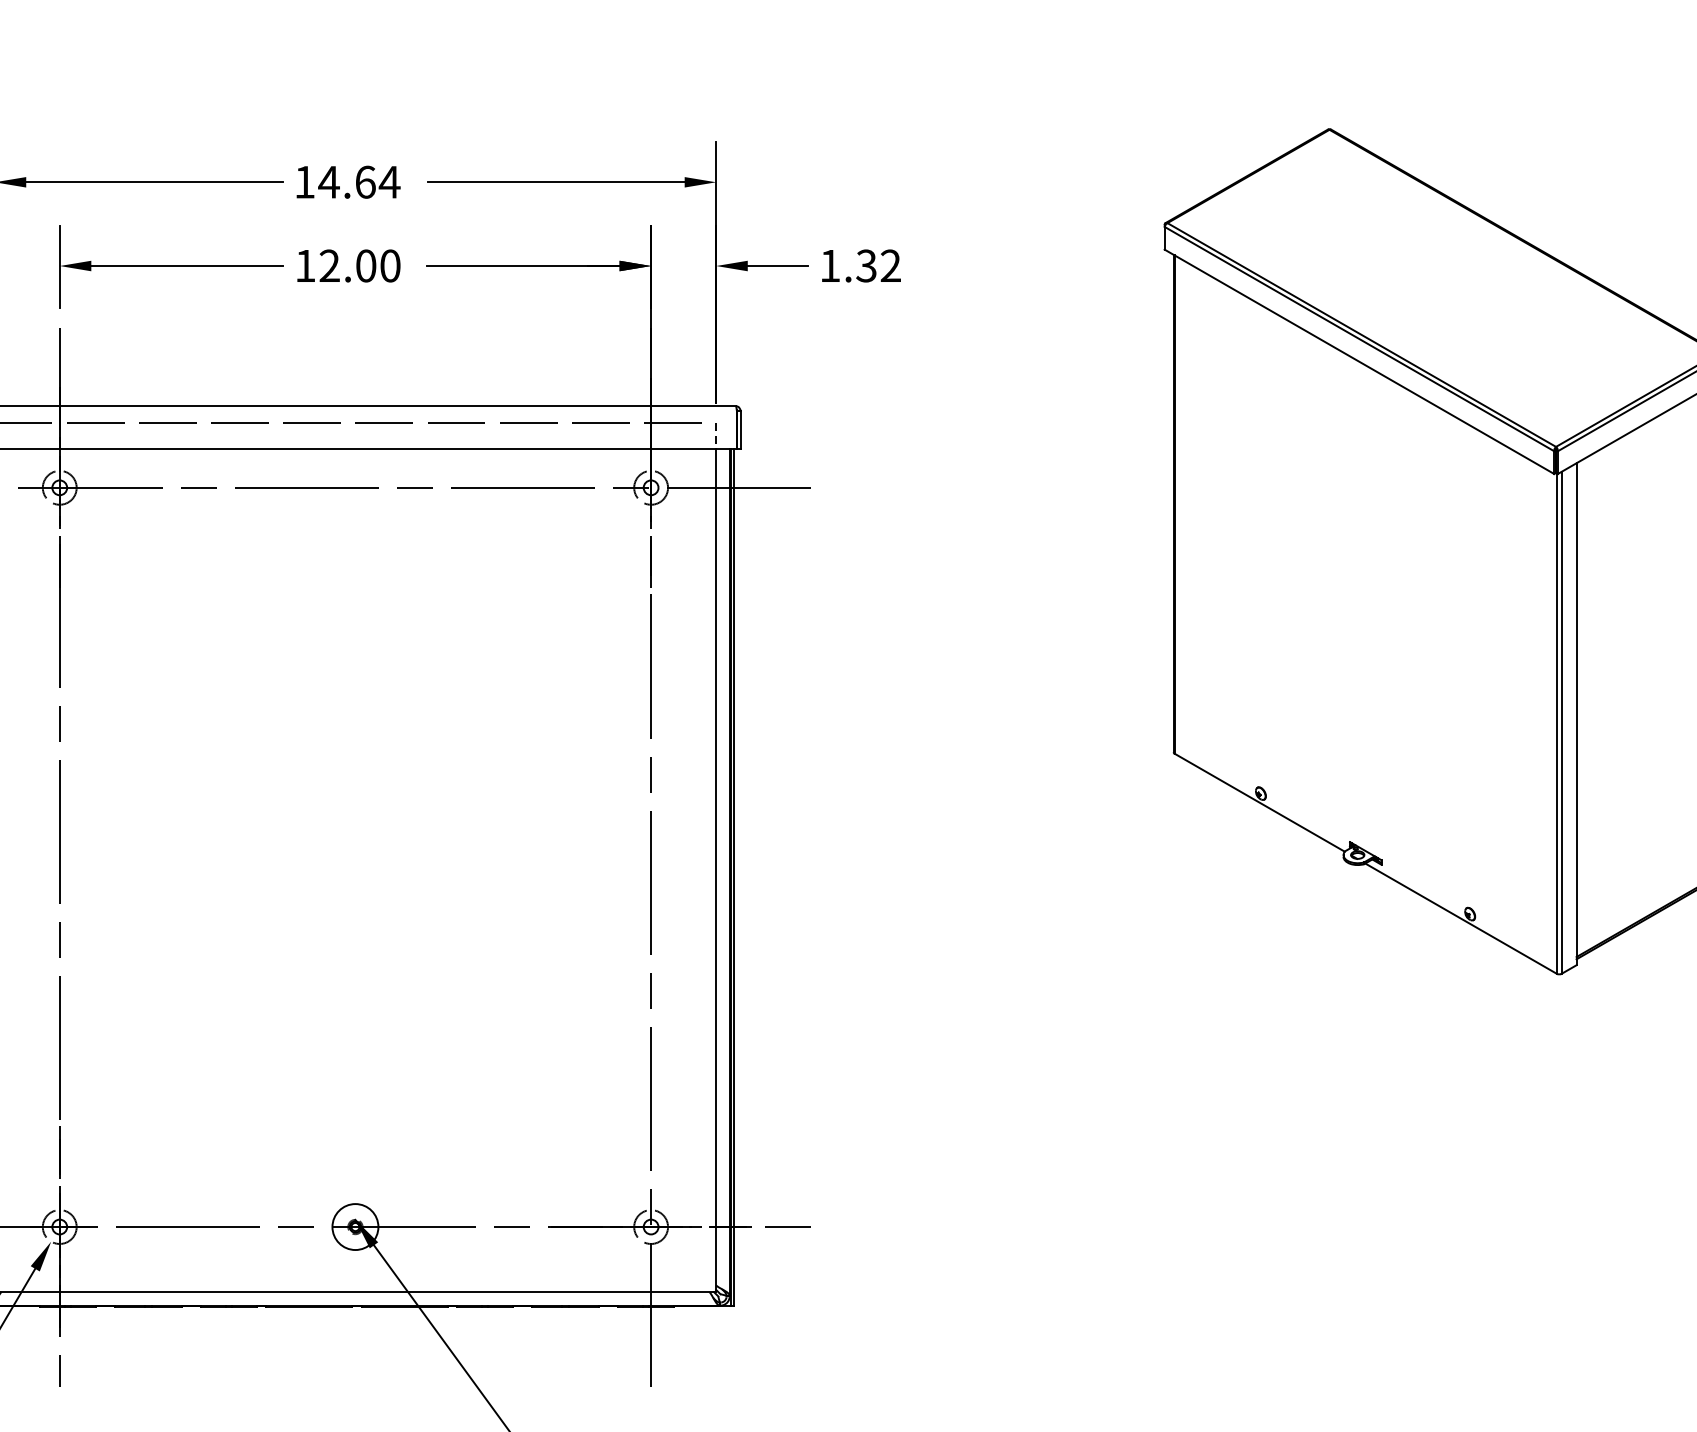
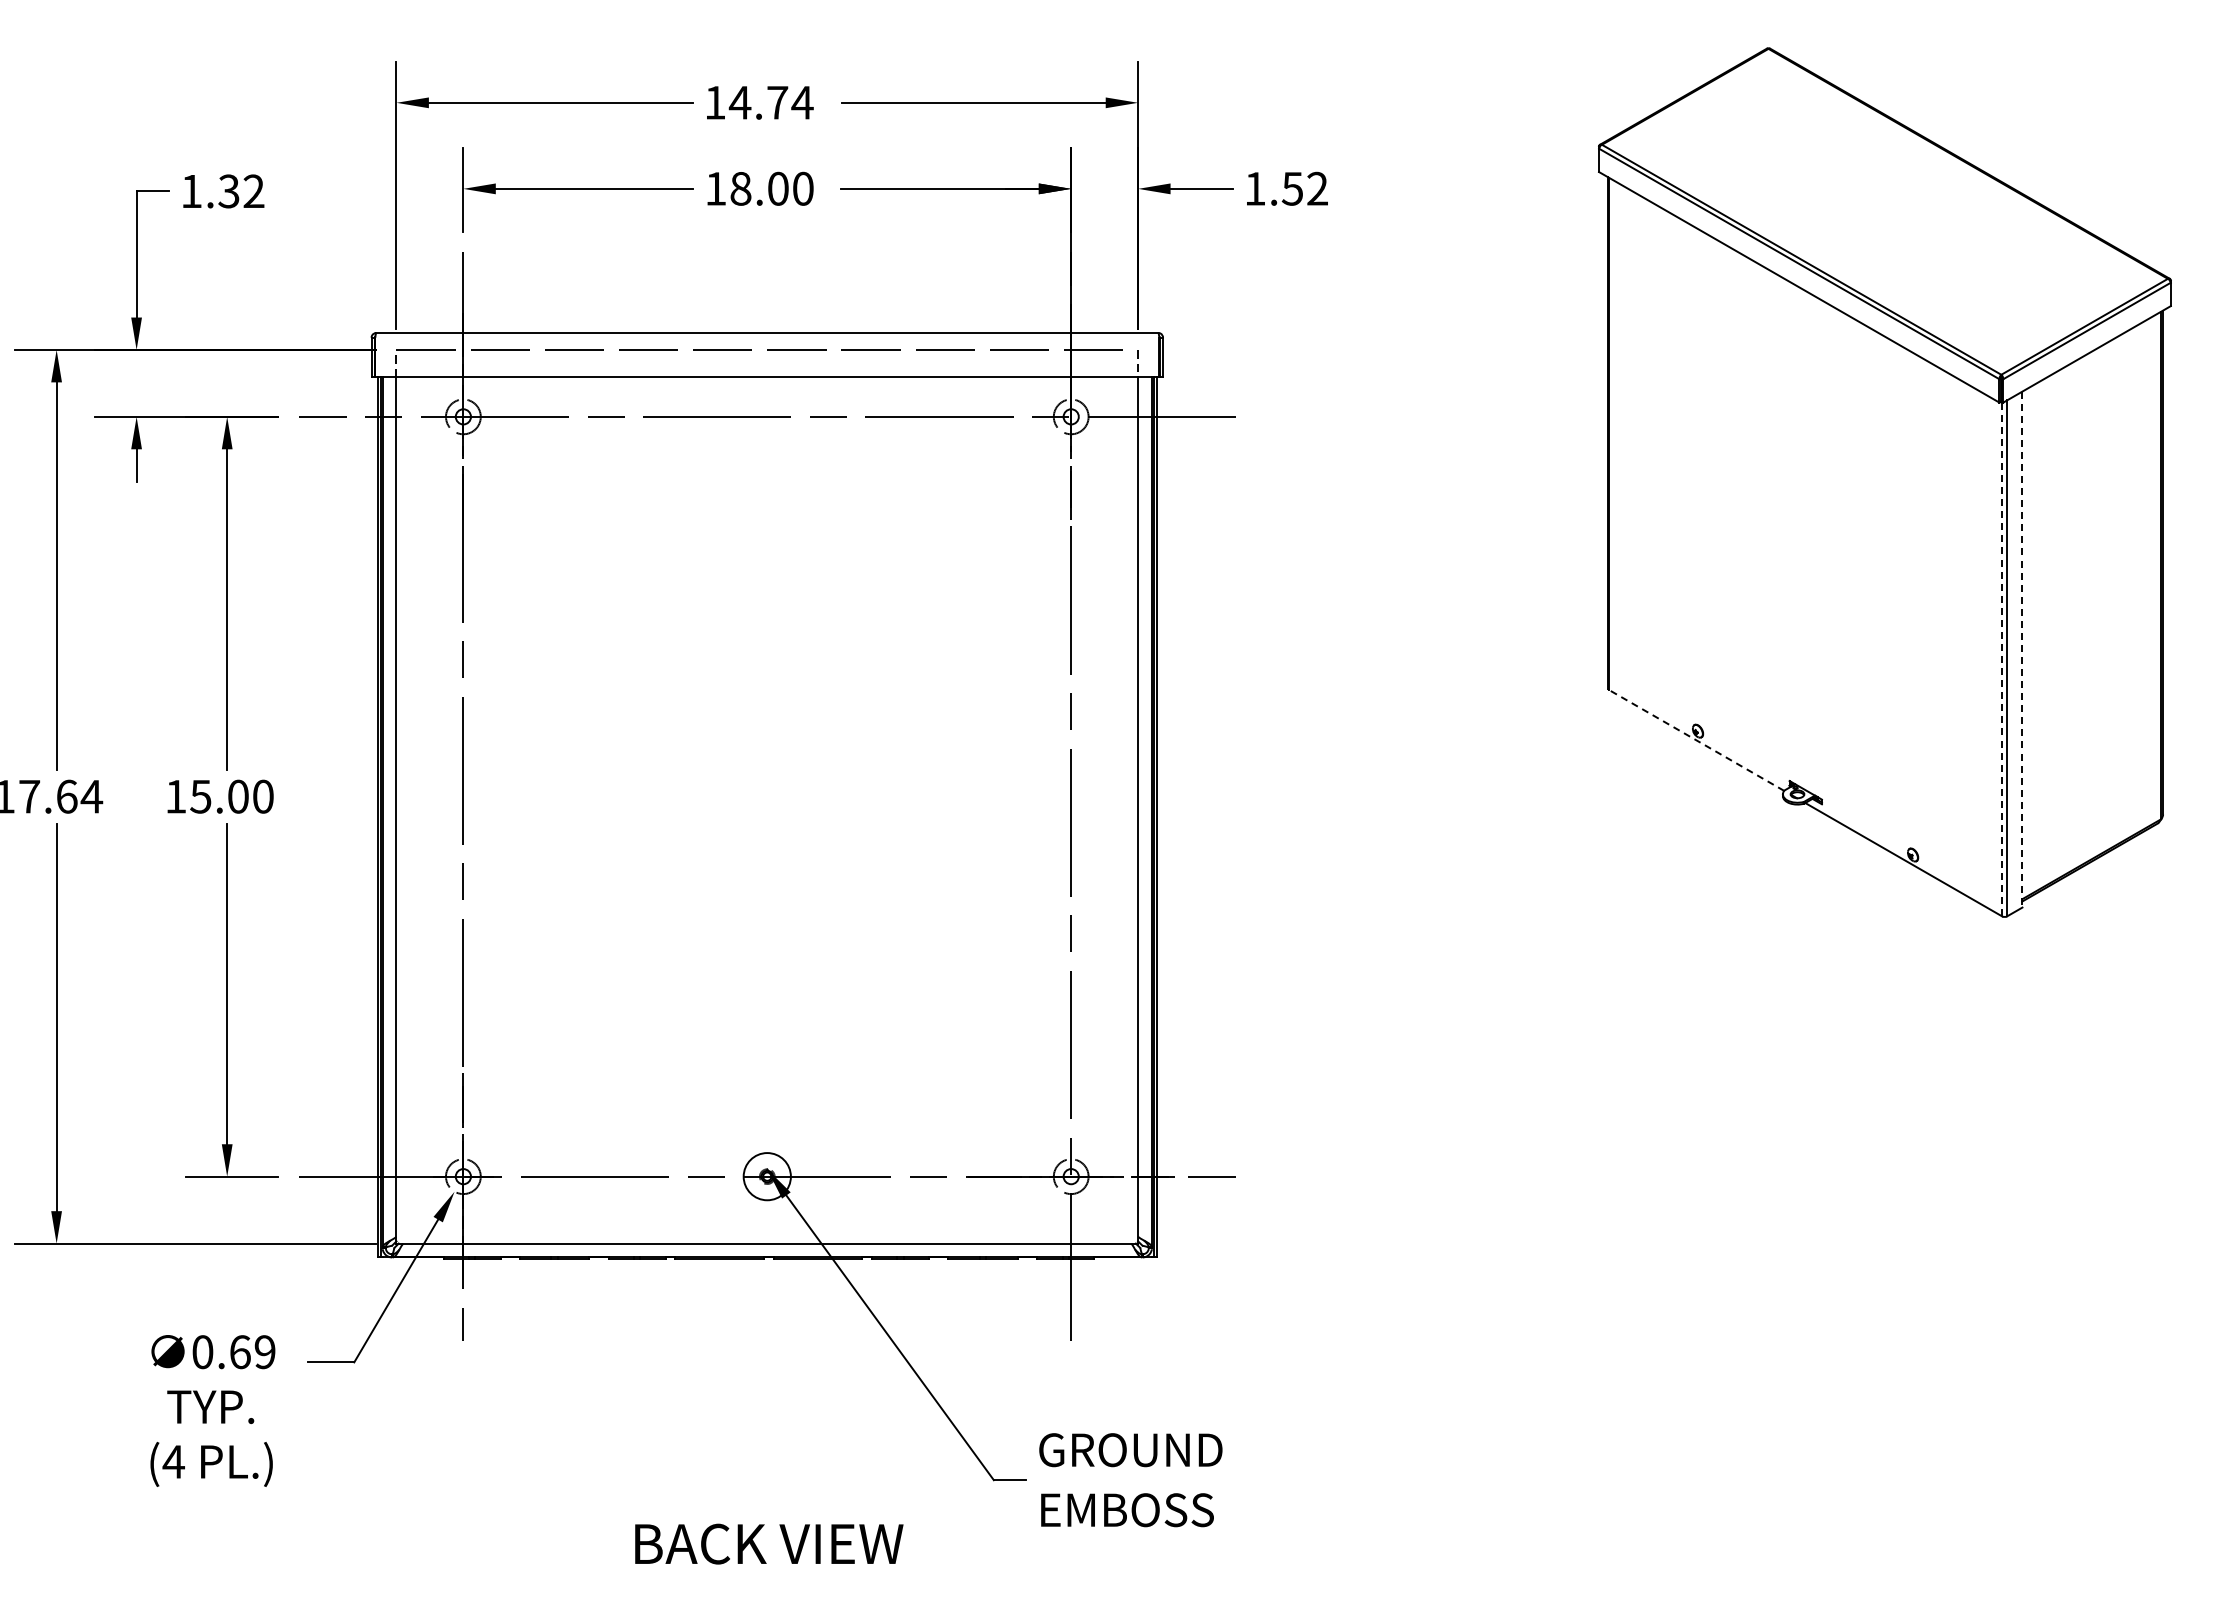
text: (365, 181) -> (777, 102), 14.64 -> 14.74
text: (329, 265) -> (740, 188), 12.00 -> 18.00
text: (866, 265) -> (1292, 188), 1.32 -> 1.52
line: (1576, 714) -> (2022, 649), solid -> dashed
line: (1557, 722) -> (2002, 658), solid -> dashed
line: (1259, 802) -> (1696, 740), solid -> dashed

